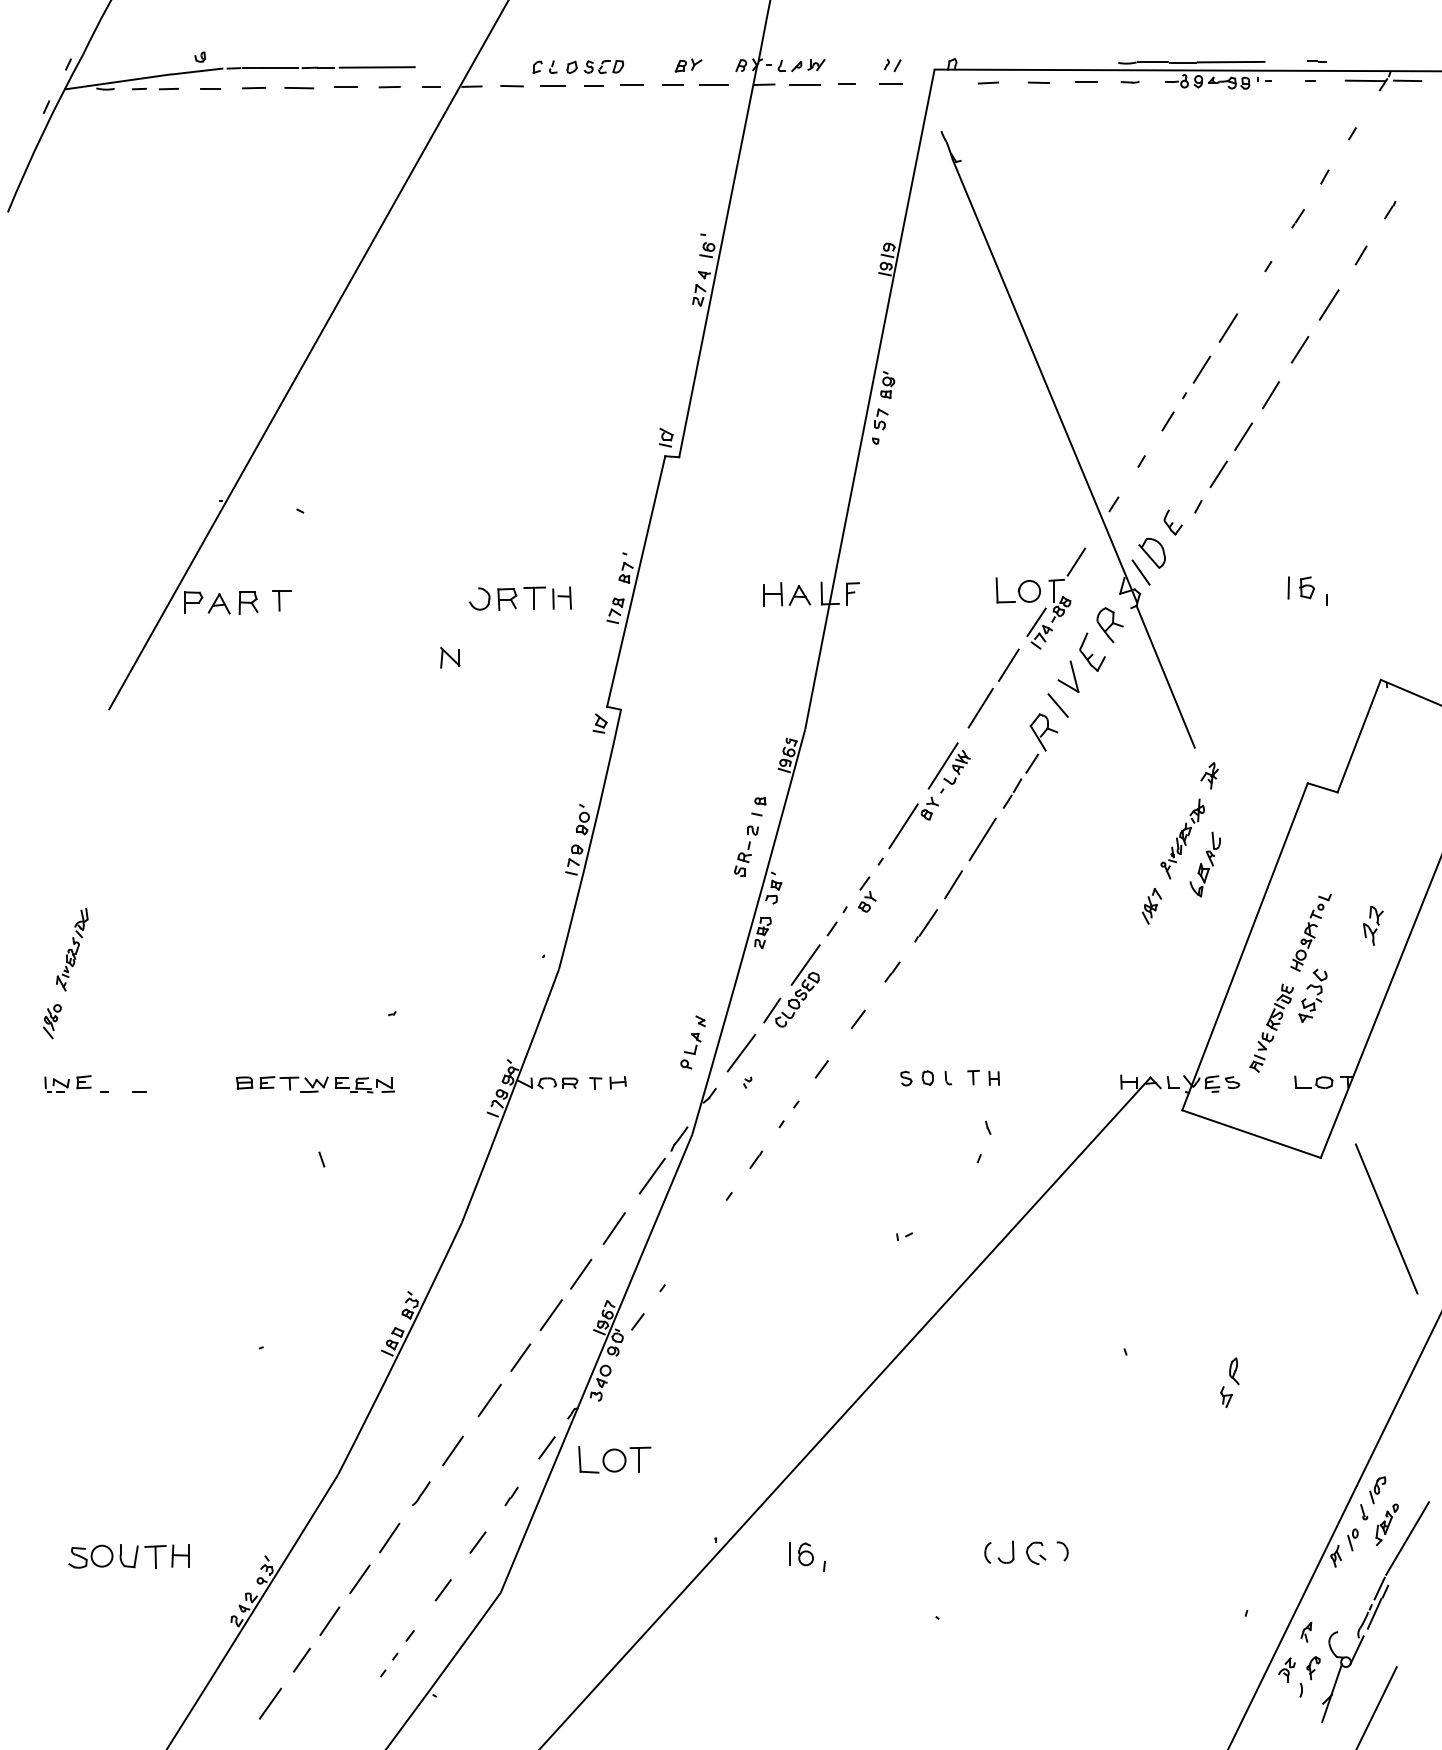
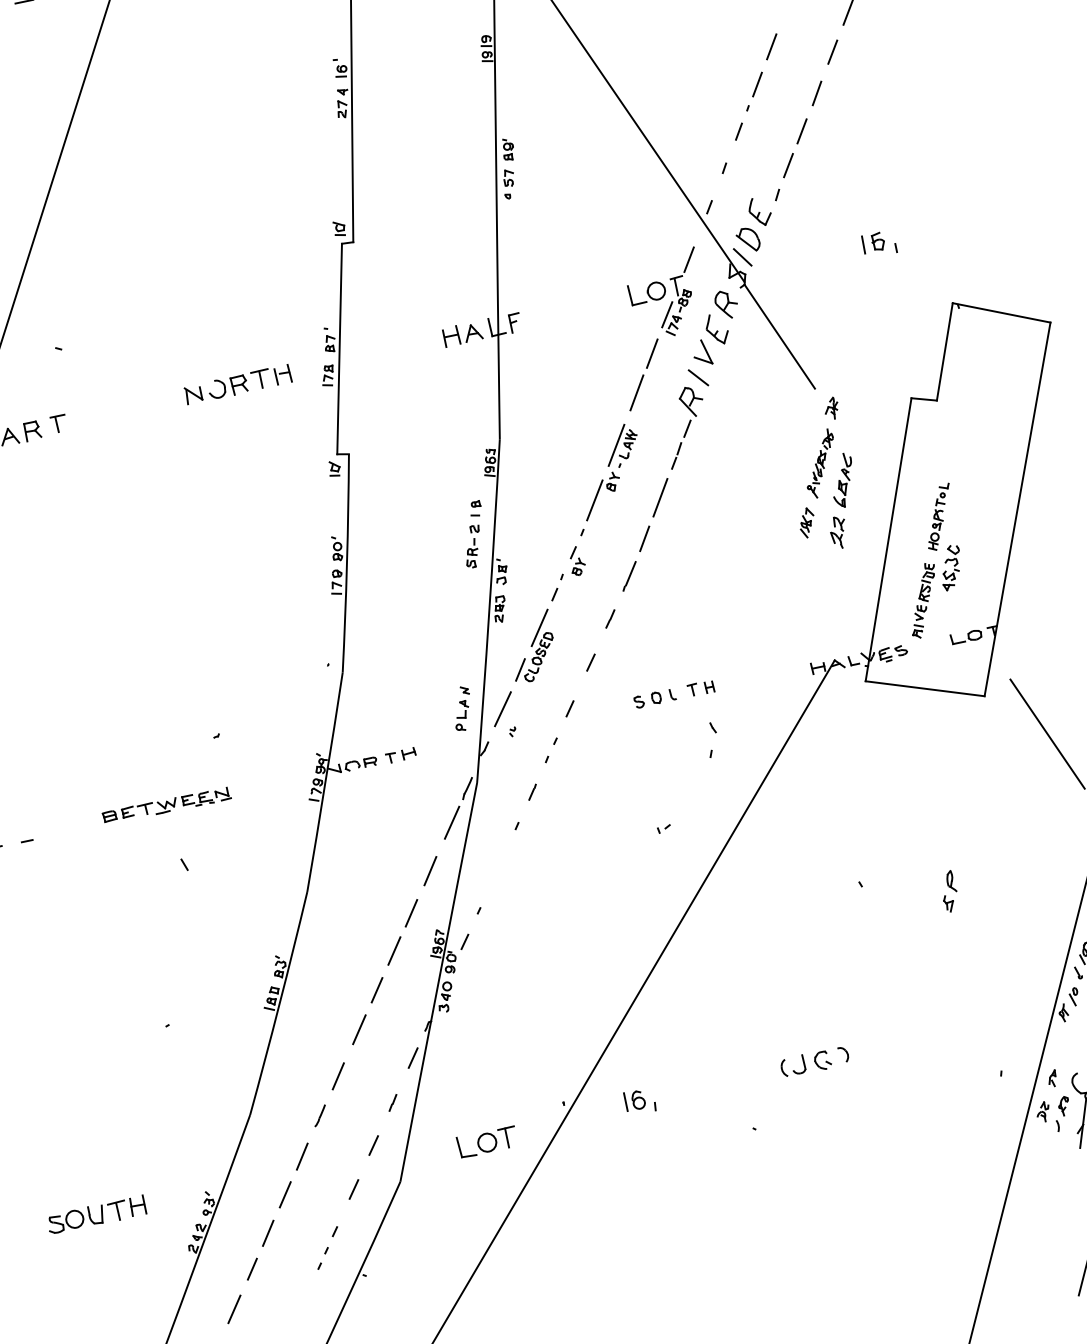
part: (1172, 522) -> (759, 211), size x1.43
part: (450, 657) -> (193, 394), moved
part: (1373, 925) -> (838, 532), moved
part: (614, 1459) -> (487, 1141), moved

